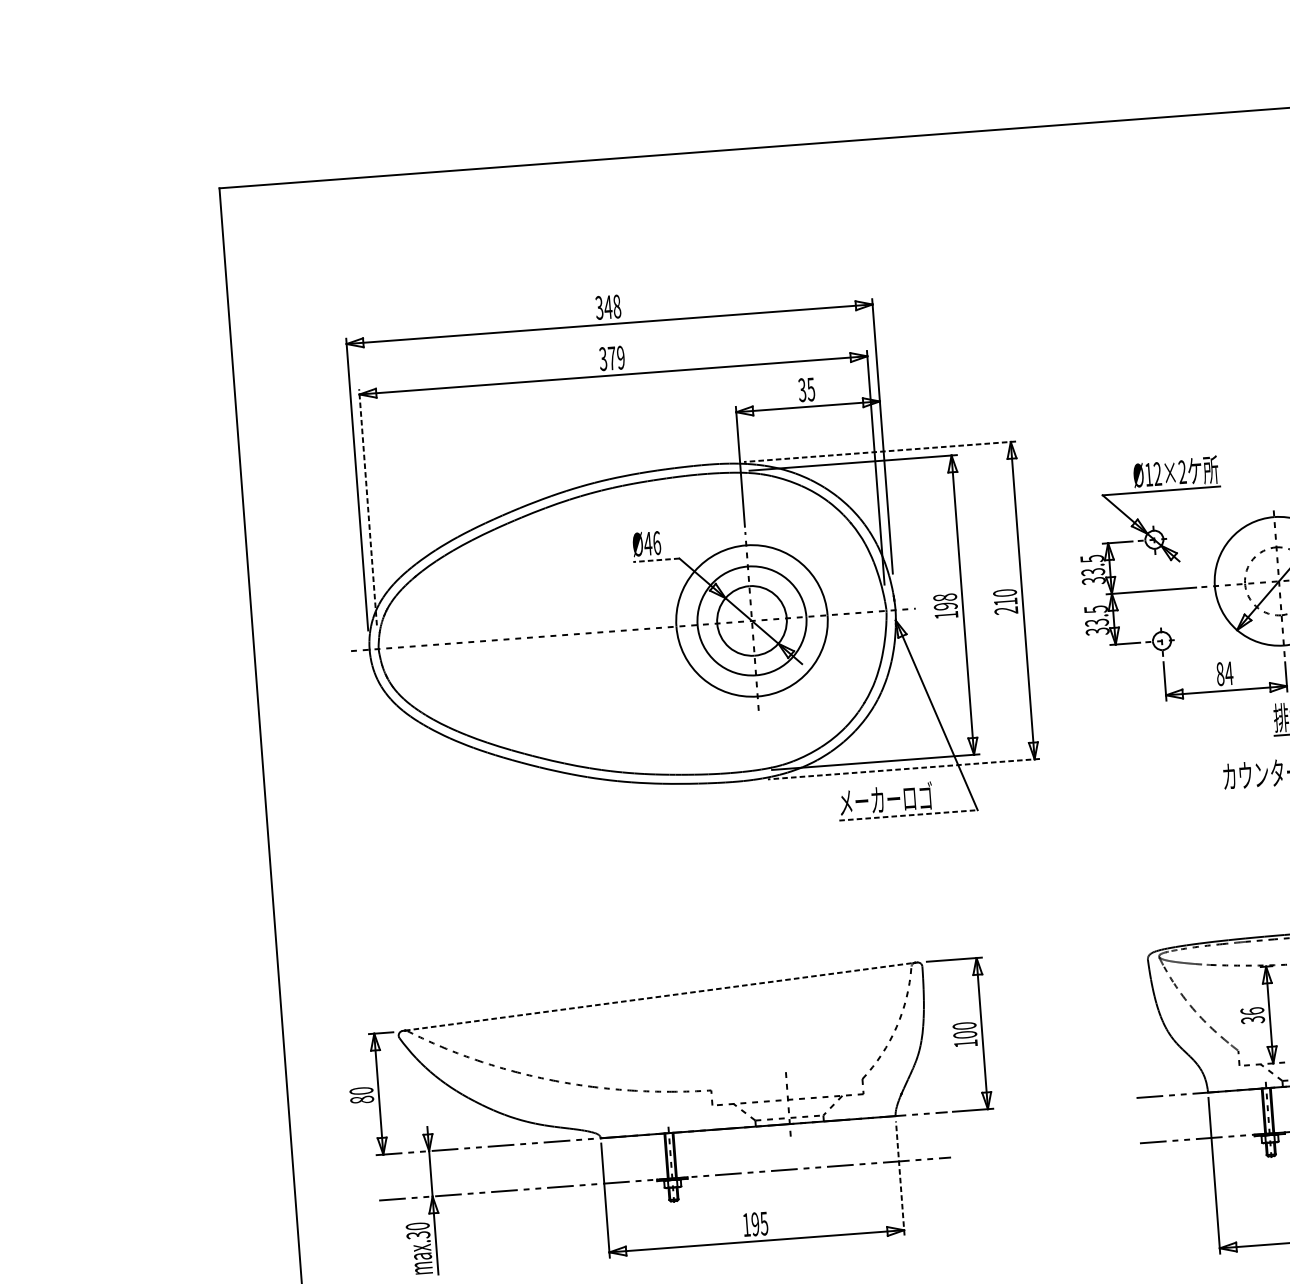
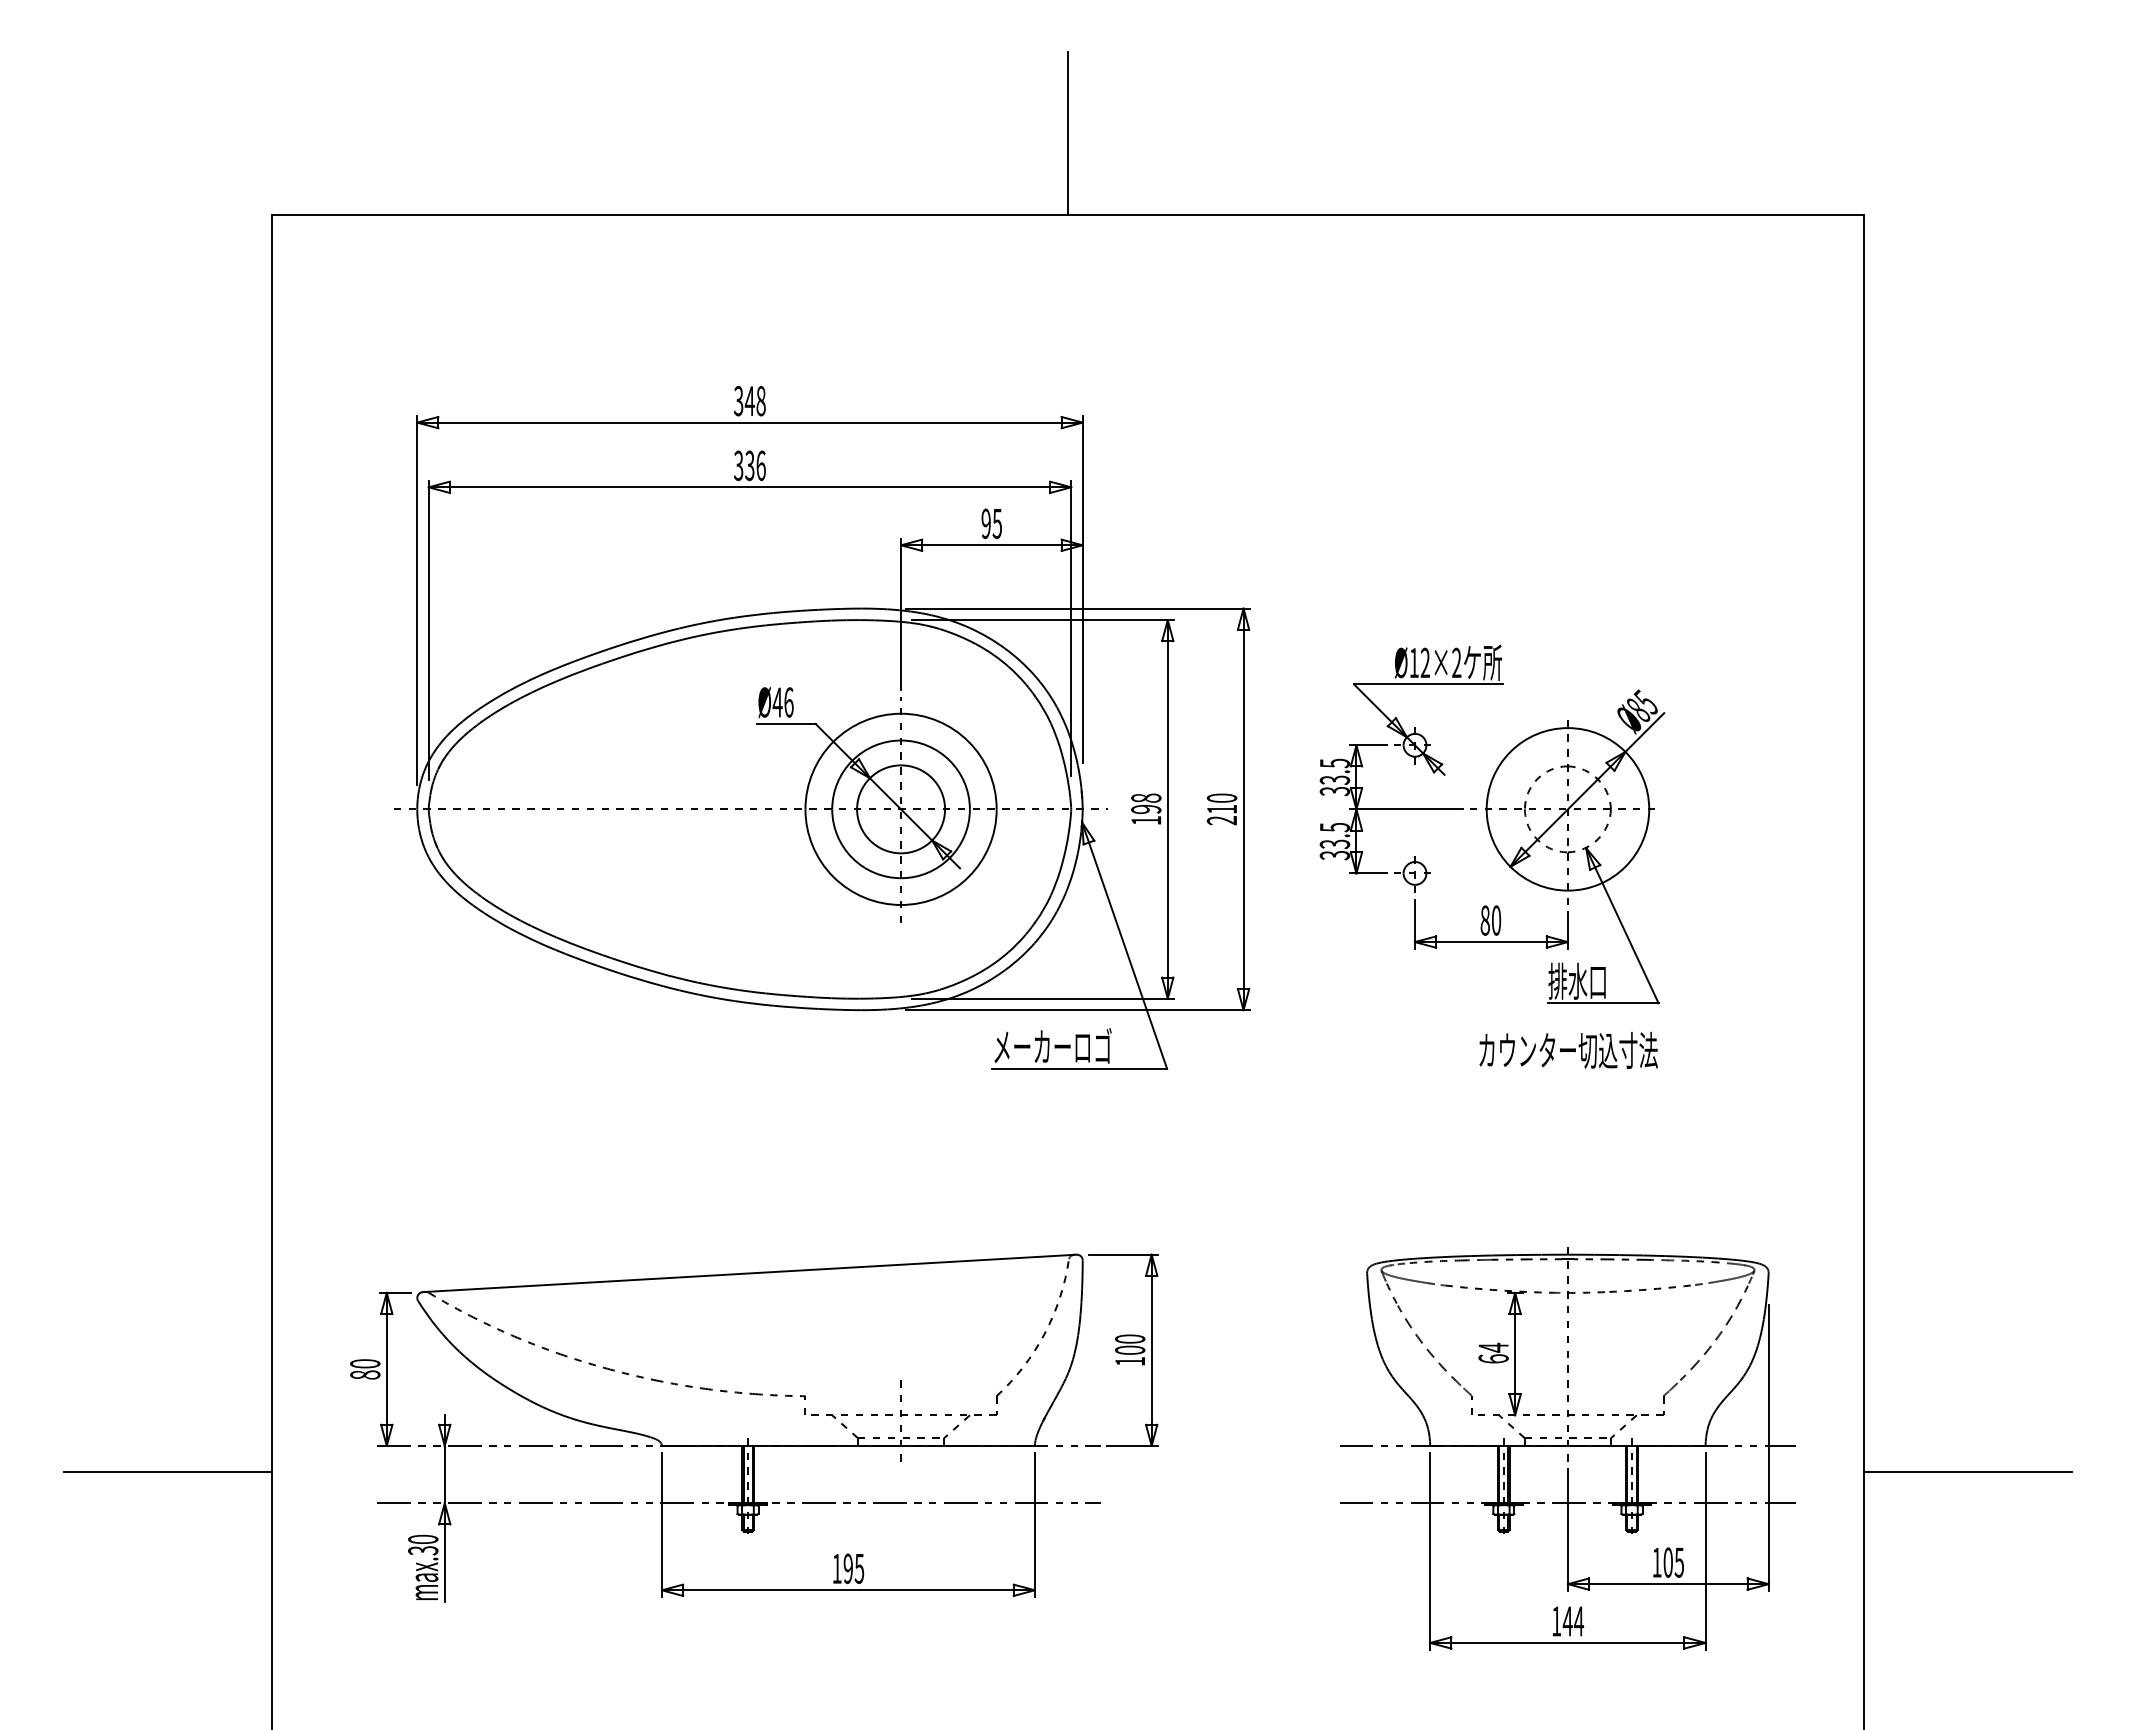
line: (843, 76) -> (1067, 132), added
text: (616, 357) -> (755, 465), 379 -> 336
text: (801, 389) -> (985, 523), 35 -> 95
line: (879, 451) -> (1077, 608), dashed -> solid
line: (367, 506) -> (428, 629), dashed -> solid
line: (655, 559) -> (785, 723), dashed -> solid
text: (1229, 673) -> (1496, 920), 84 -> 80
line: (903, 769) -> (1077, 1010), dashed -> solid
line: (908, 815) -> (1079, 1068), dashed -> solid
line: (659, 996) -> (748, 1273), dashed -> solid
text: (1252, 1015) -> (1493, 1352), 36 -> 64
line: (899, 1178) -> (1034, 1524), dashed -> solid
line: (212, 1187) -> (168, 1471), added

